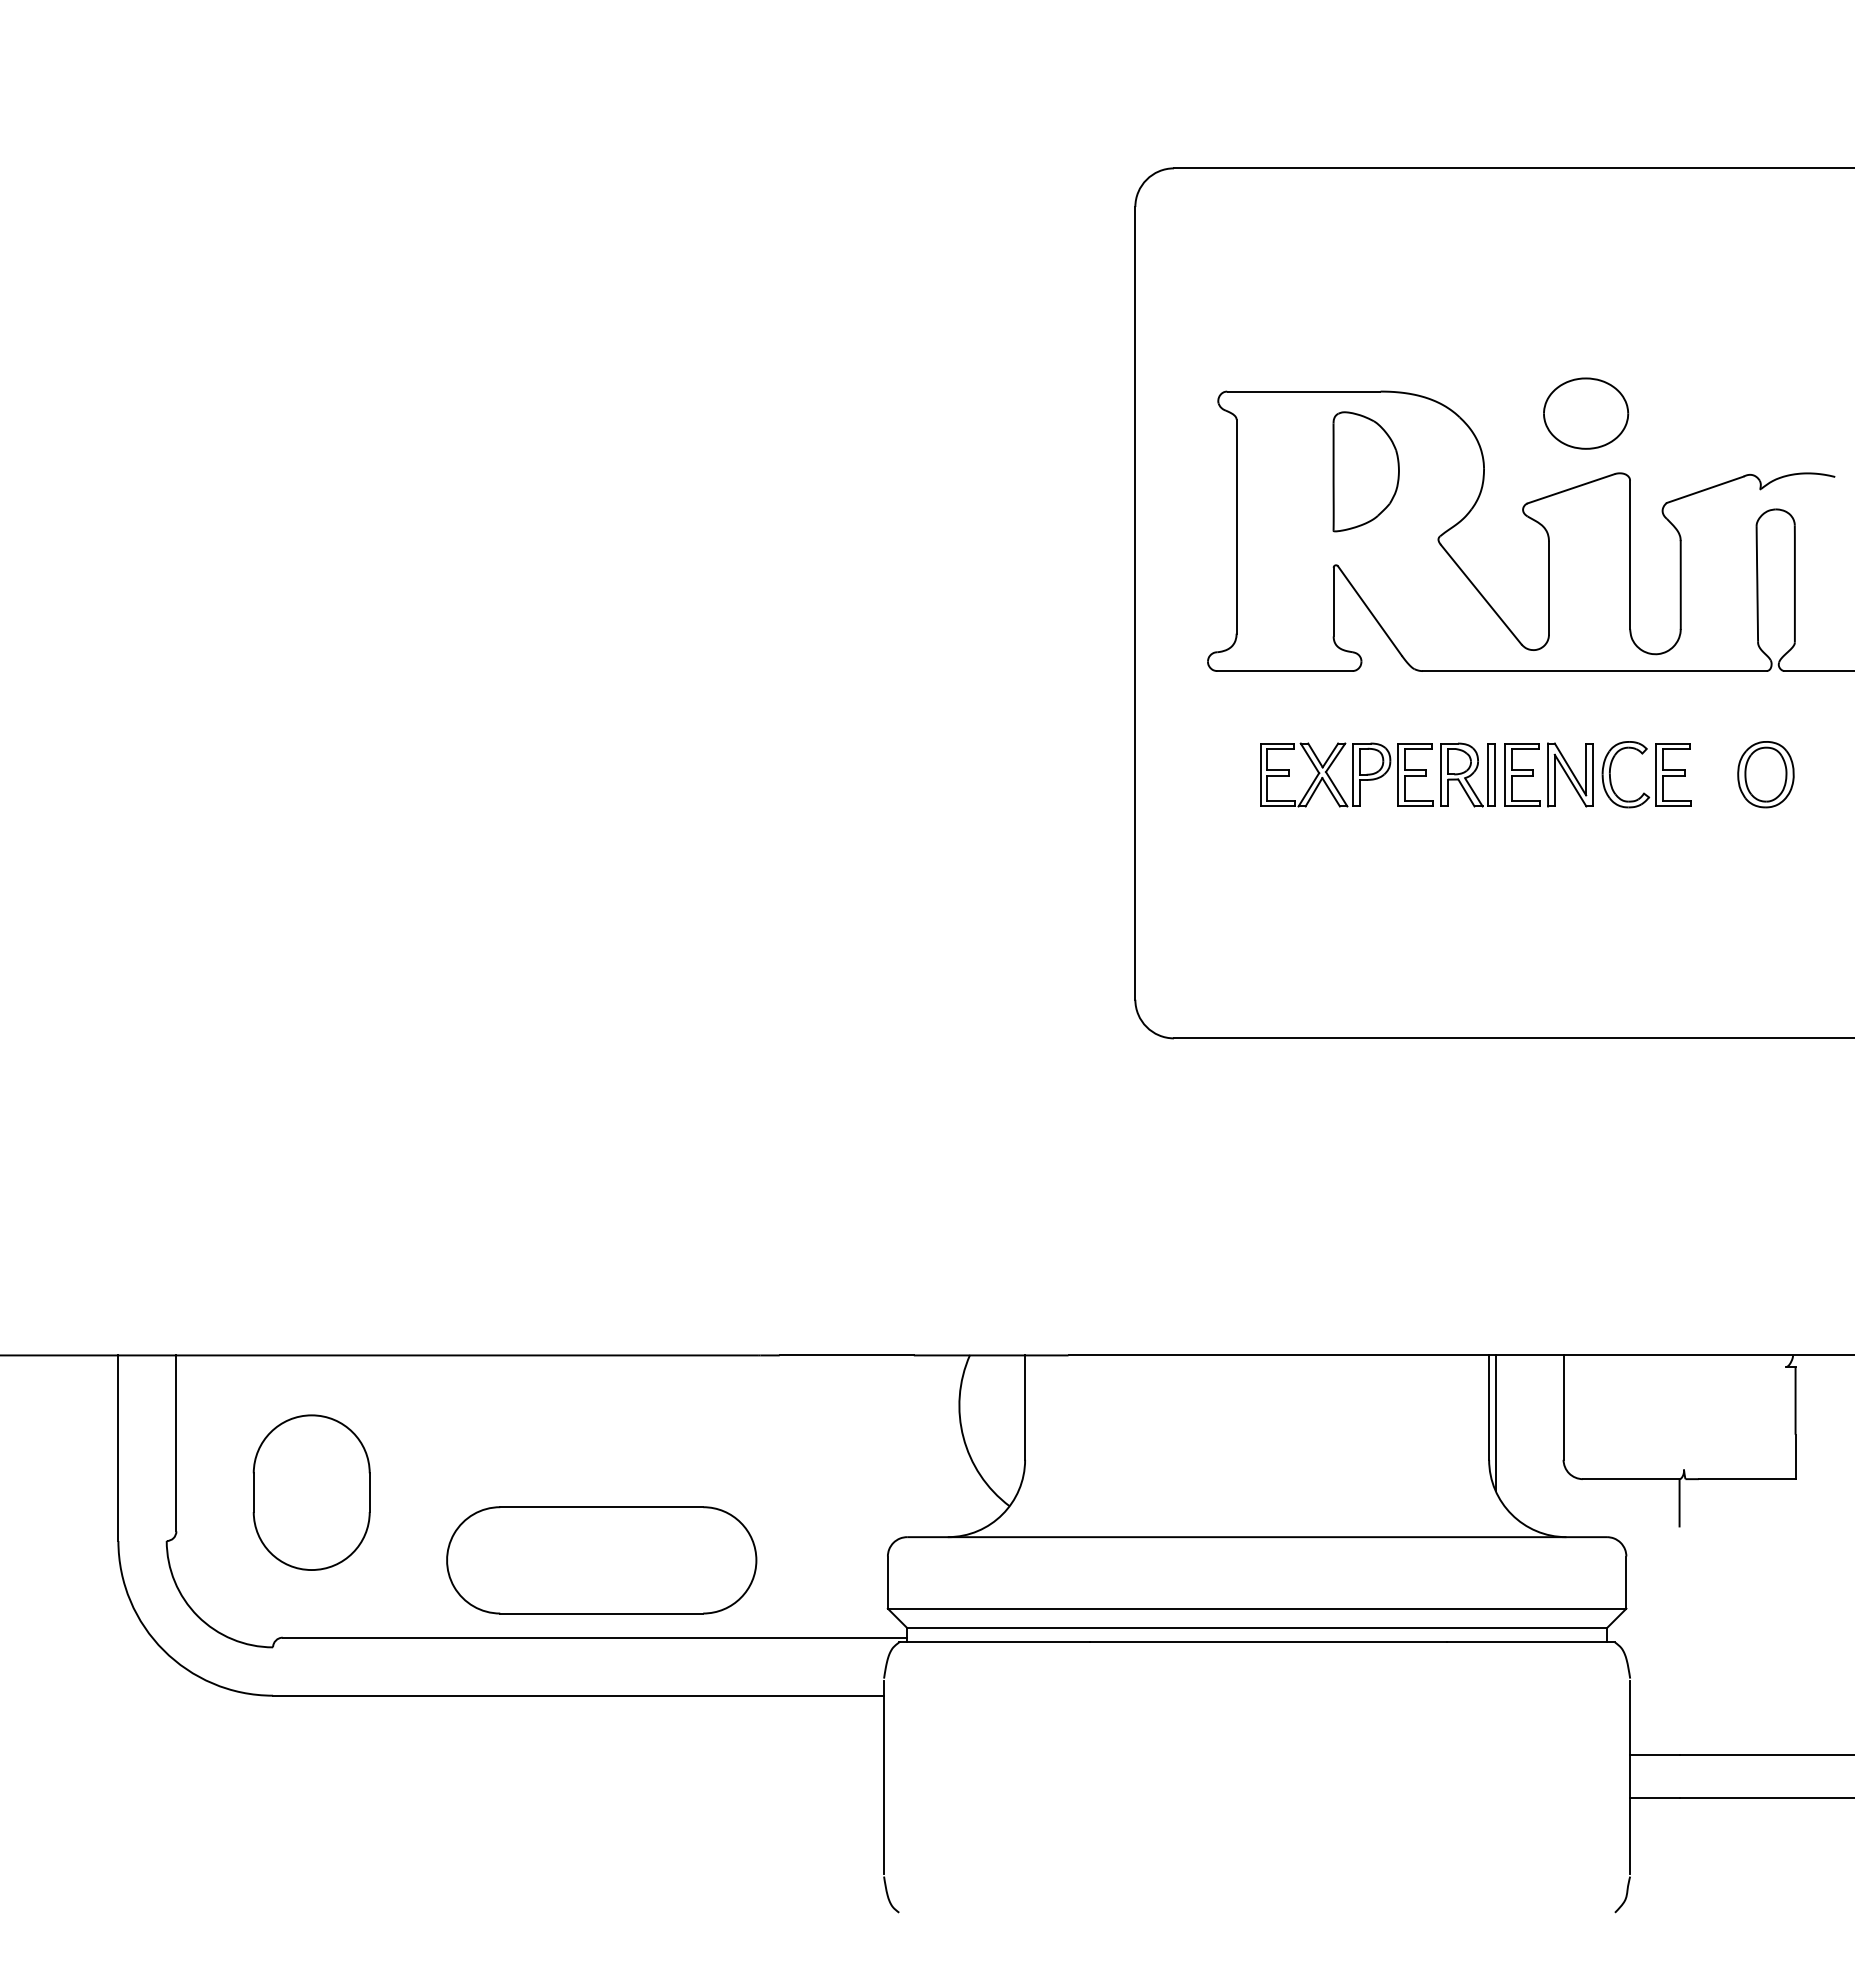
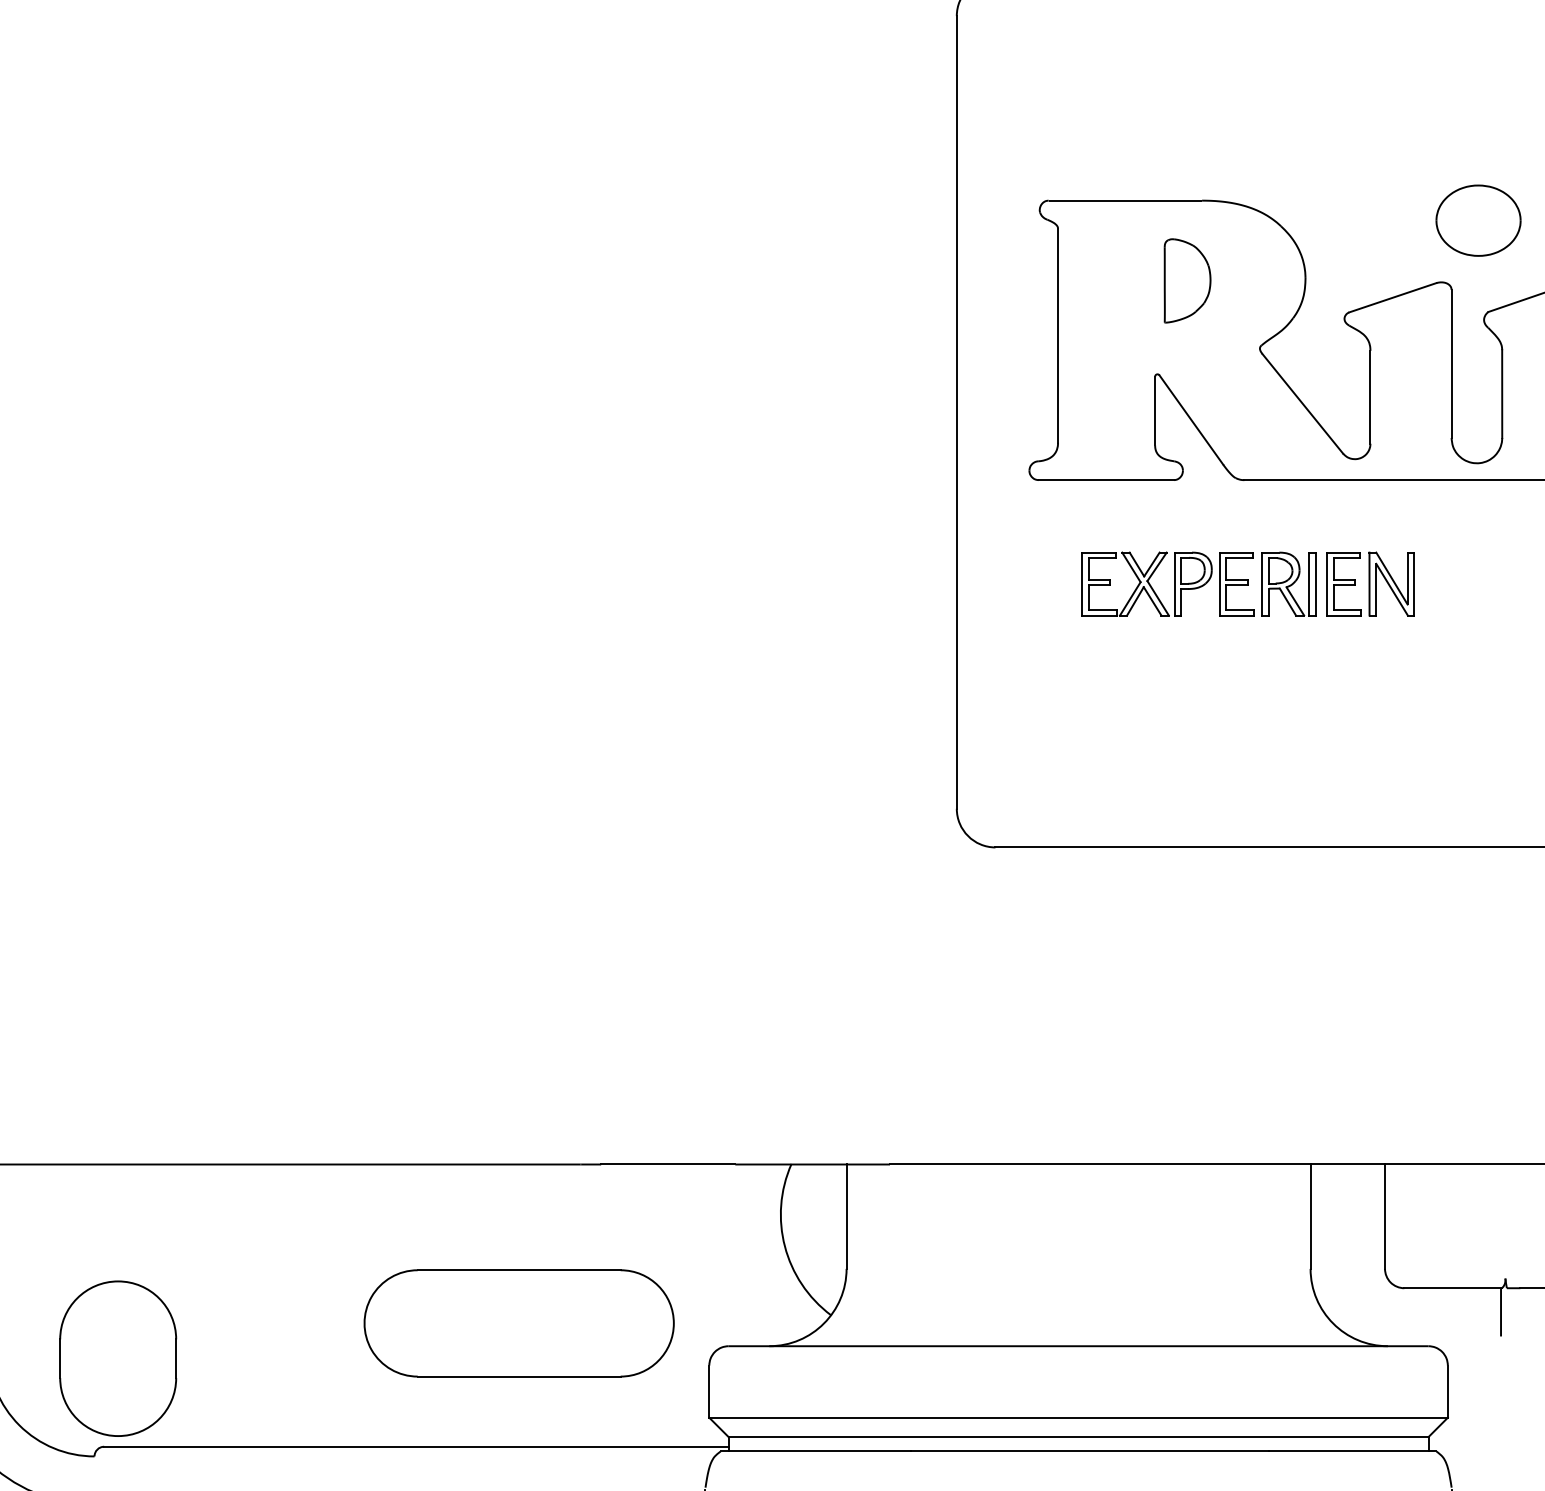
part: (1586, 413) -> (1478, 220), moved
part: (1365, 471) -> (1186, 280), size x0.7
part: (1655, 774) -> (1476, 583), removed
line: (1495, 1423) -> (1316, 1232), removed
part: (311, 1492) -> (117, 1358), moved
part: (601, 1560) -> (518, 1323), moved

